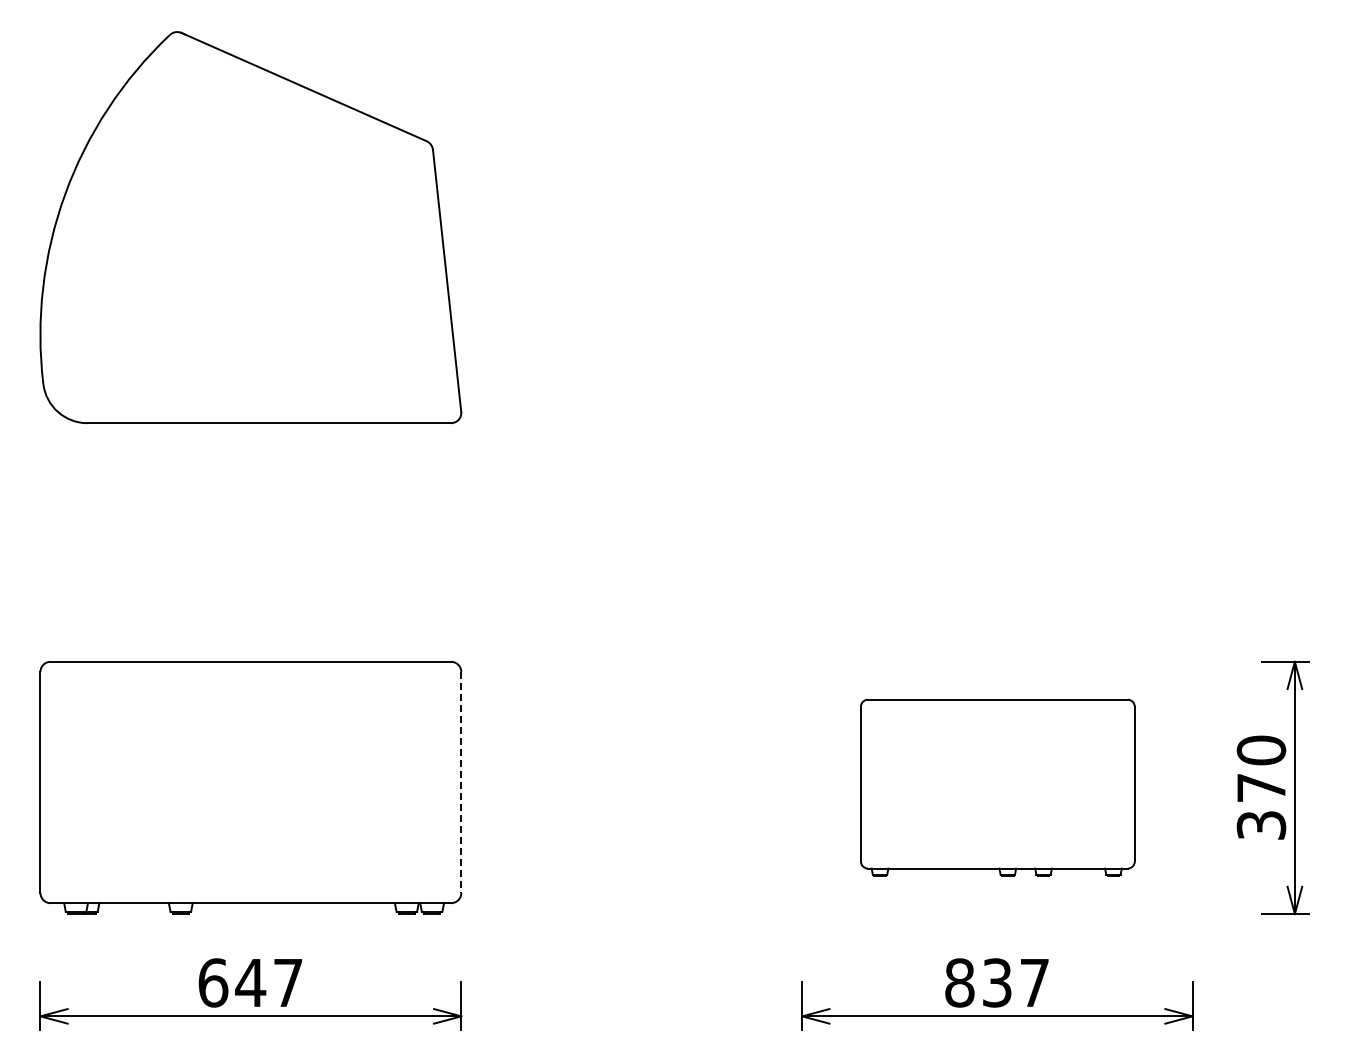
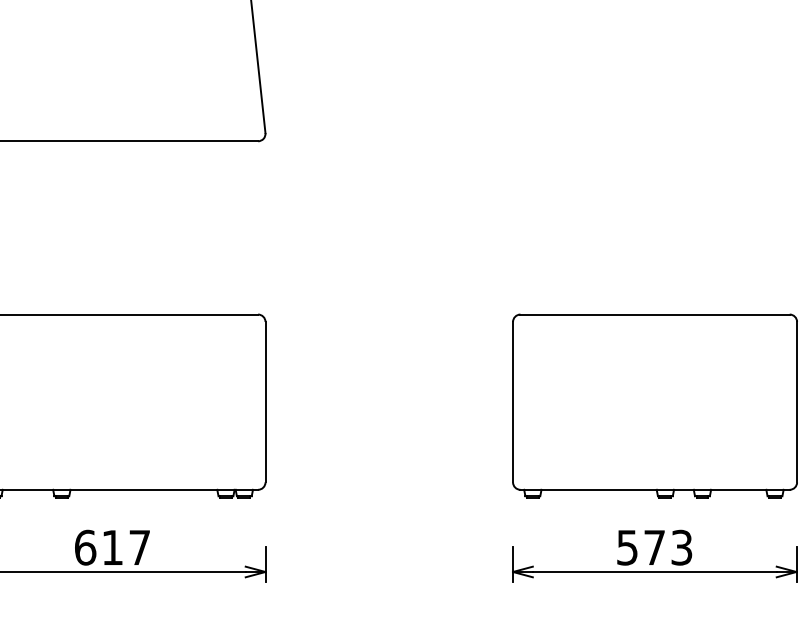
line: (461, 782) -> (265, 402), dashed -> solid
part: (997, 787) -> (654, 405), size x1.43
text: (250, 982) -> (112, 547), 647 -> 617
text: (996, 982) -> (654, 547), 837 -> 573

